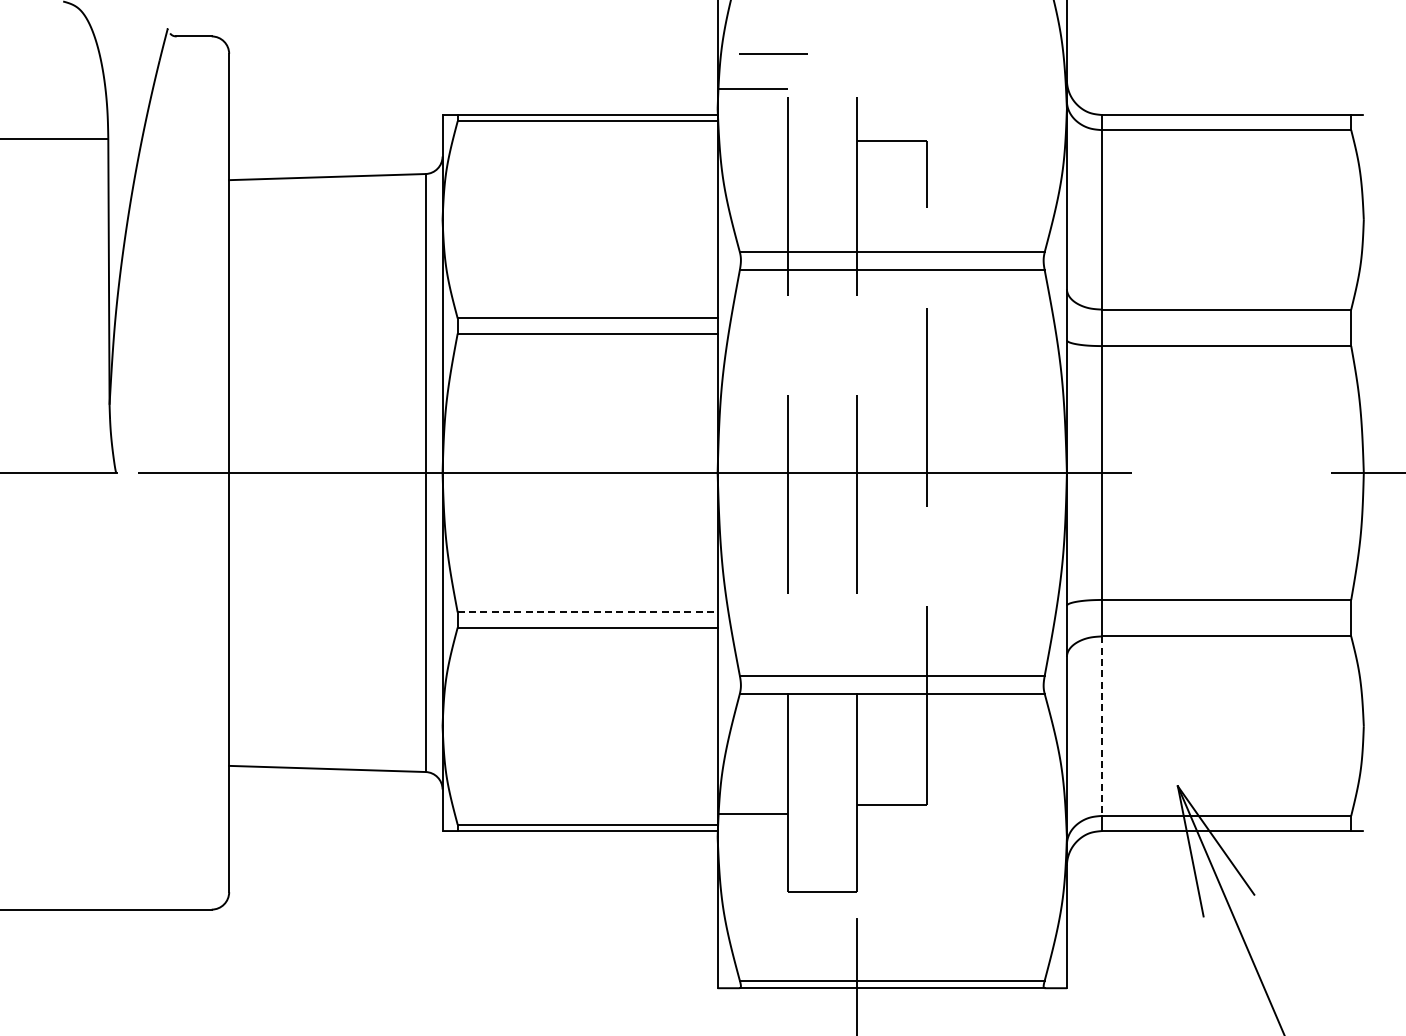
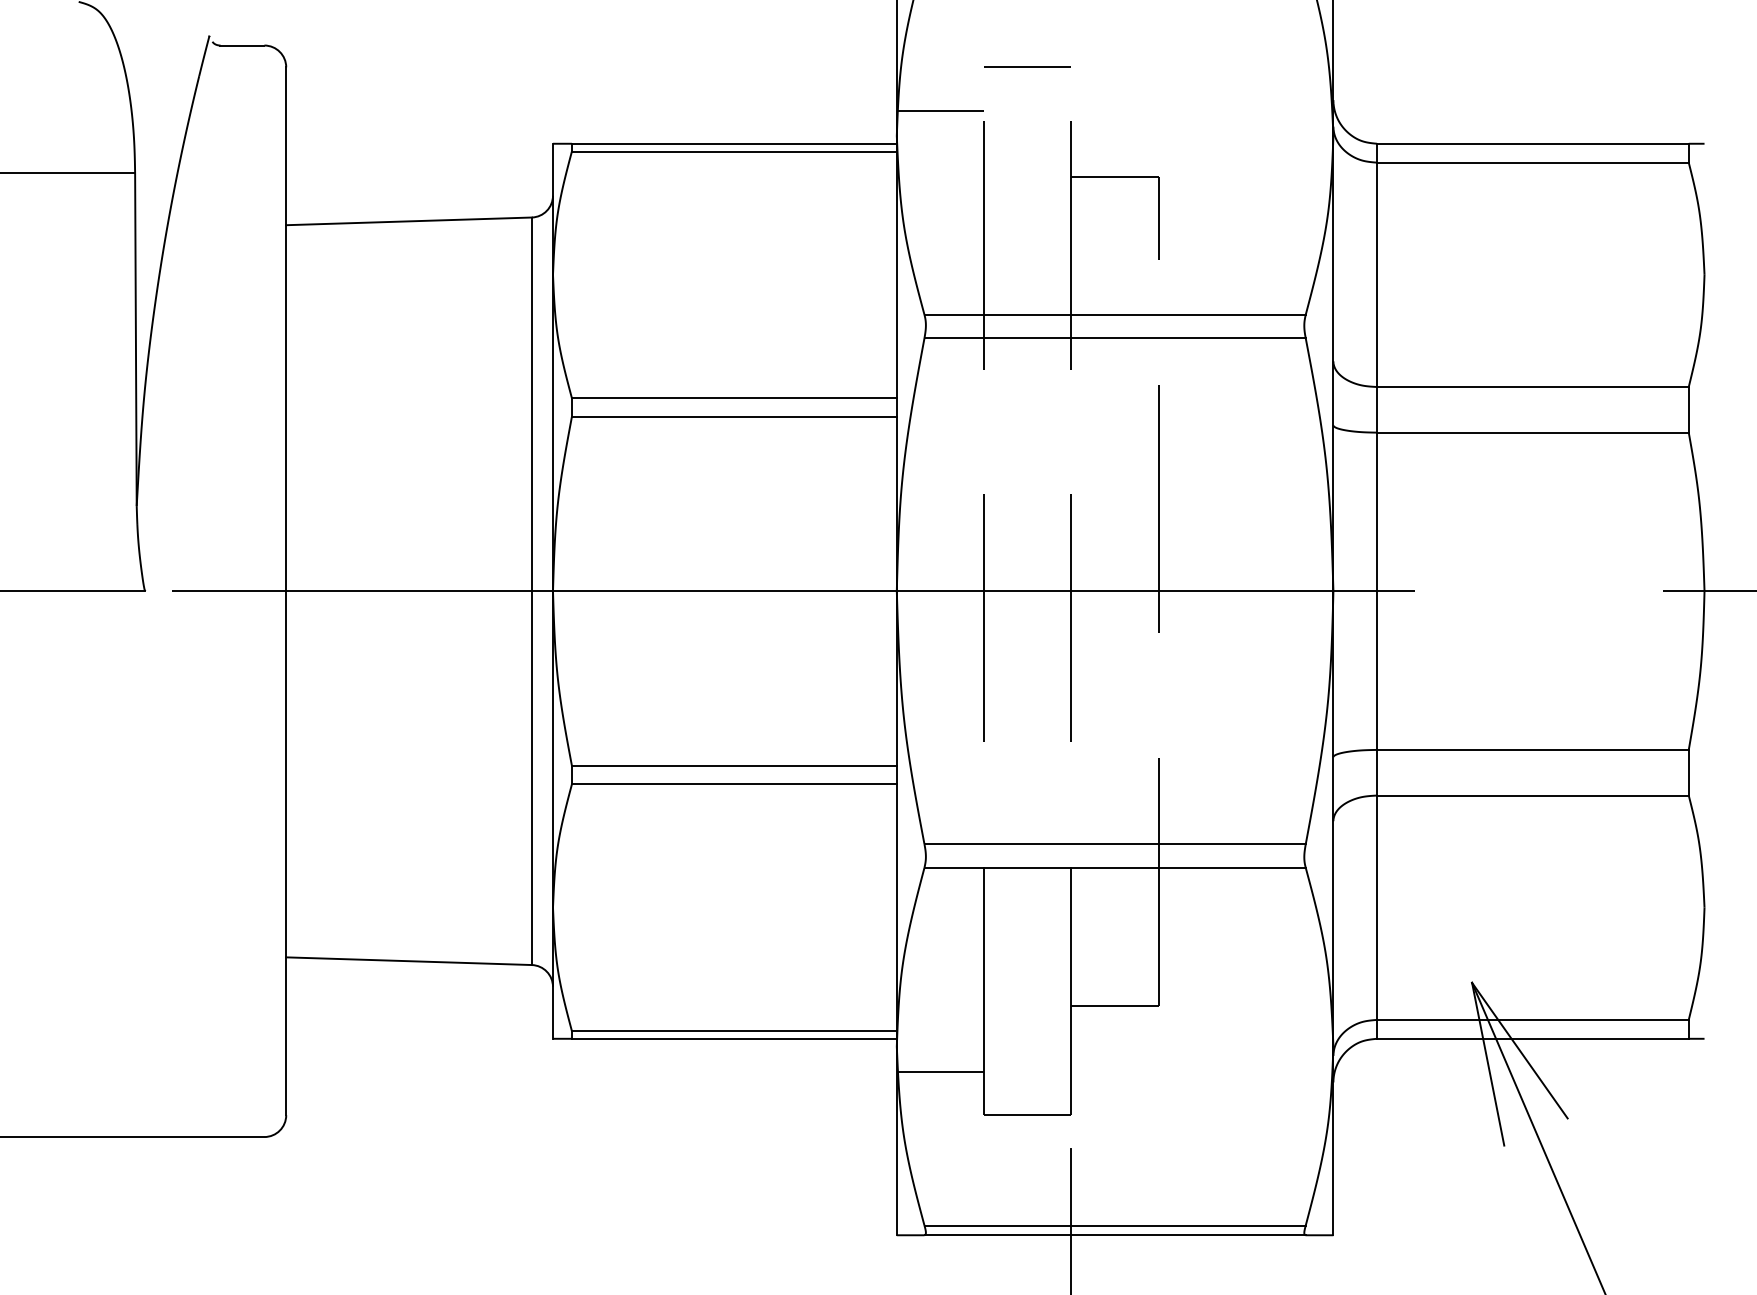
line: (773, 53) -> (1027, 66), moved
line: (587, 612) -> (734, 765), dashed -> solid
line: (1101, 726) -> (1376, 908), dashed -> solid
line: (752, 814) -> (940, 1071), moved

